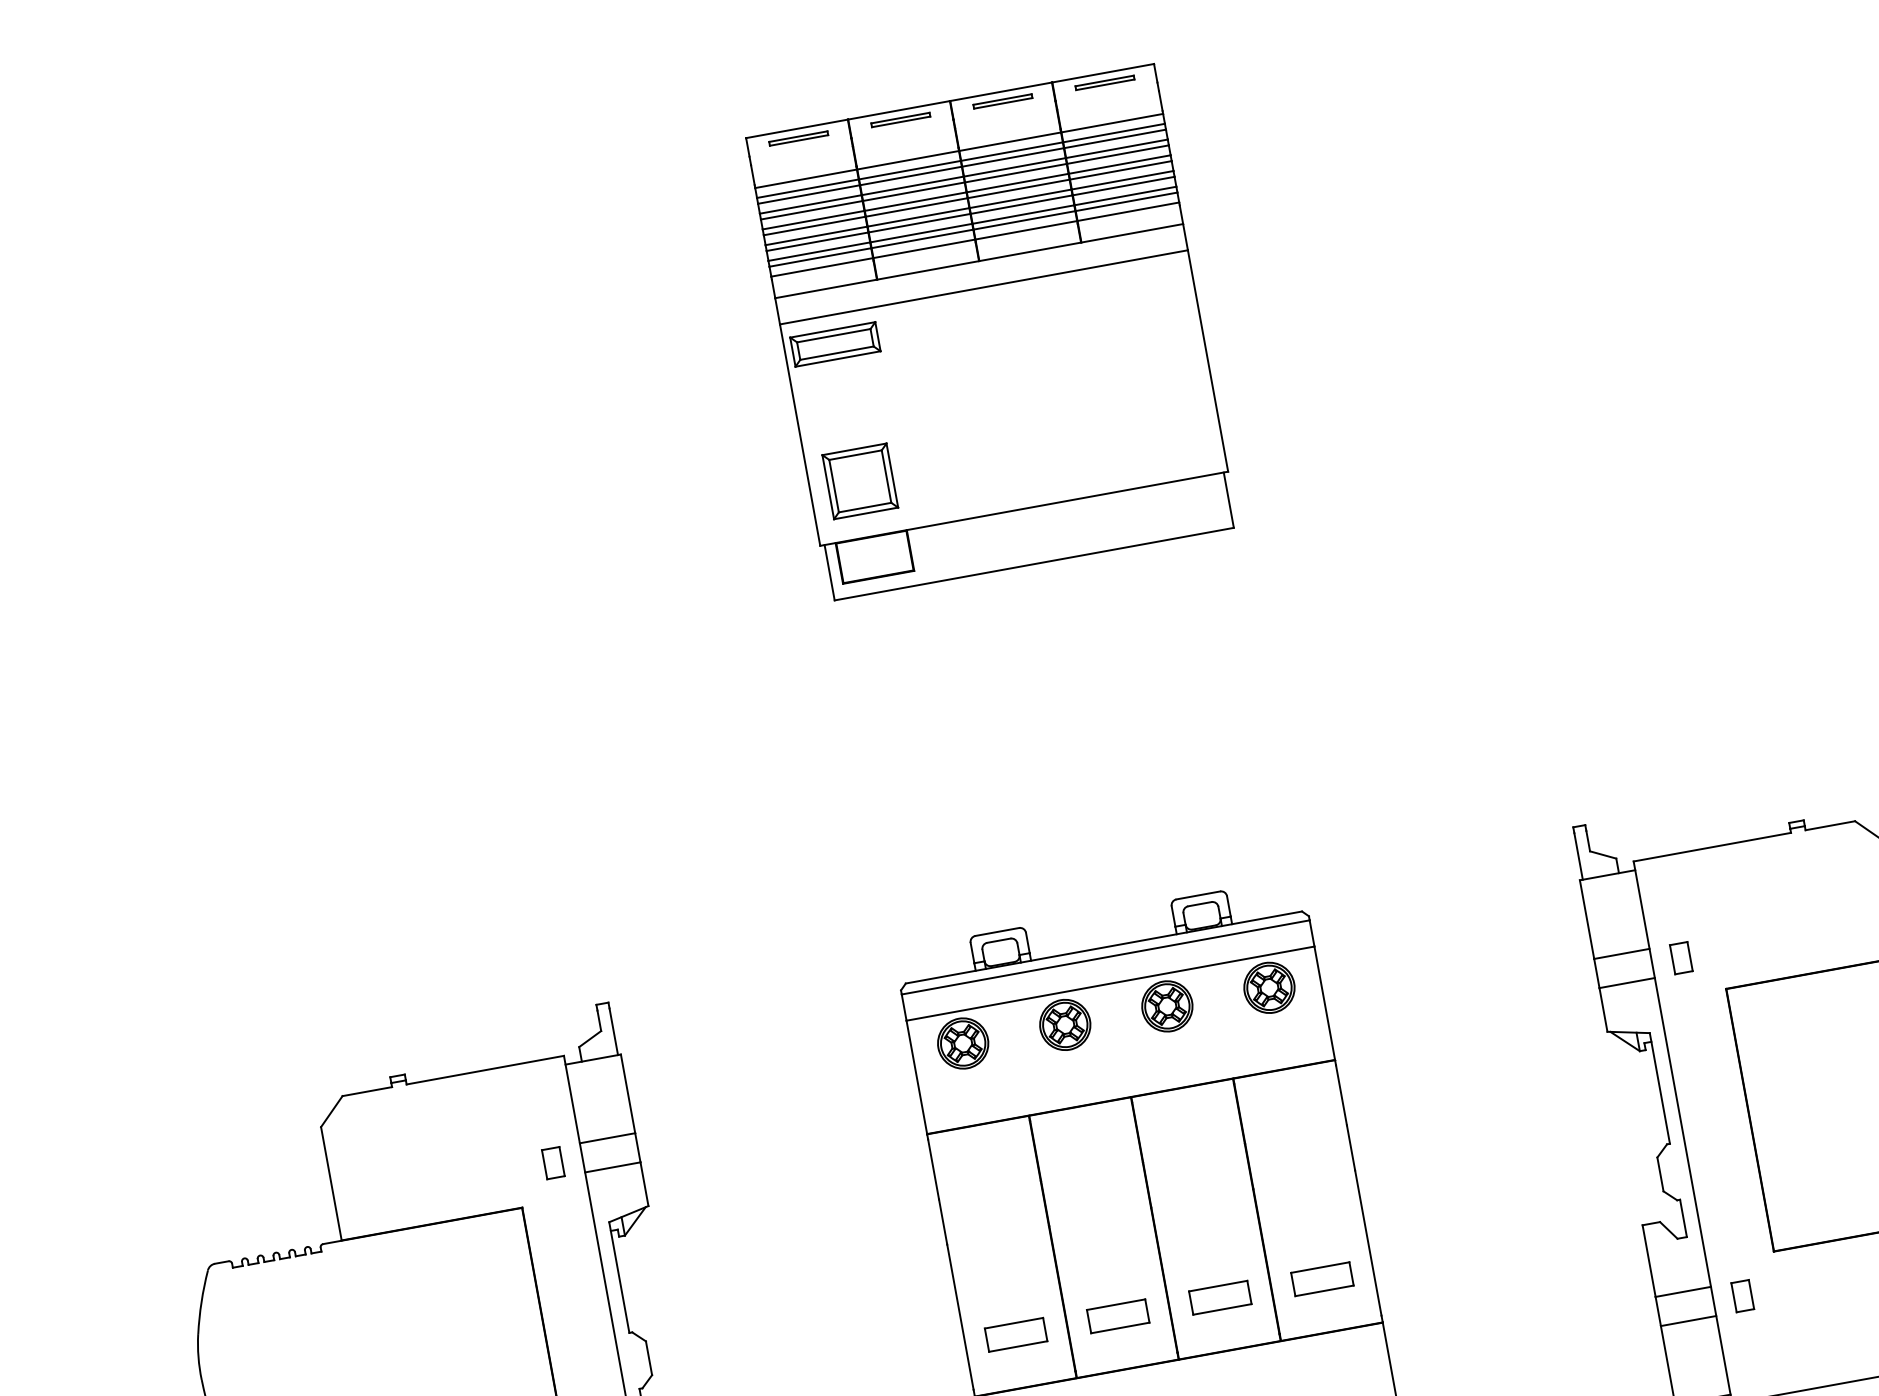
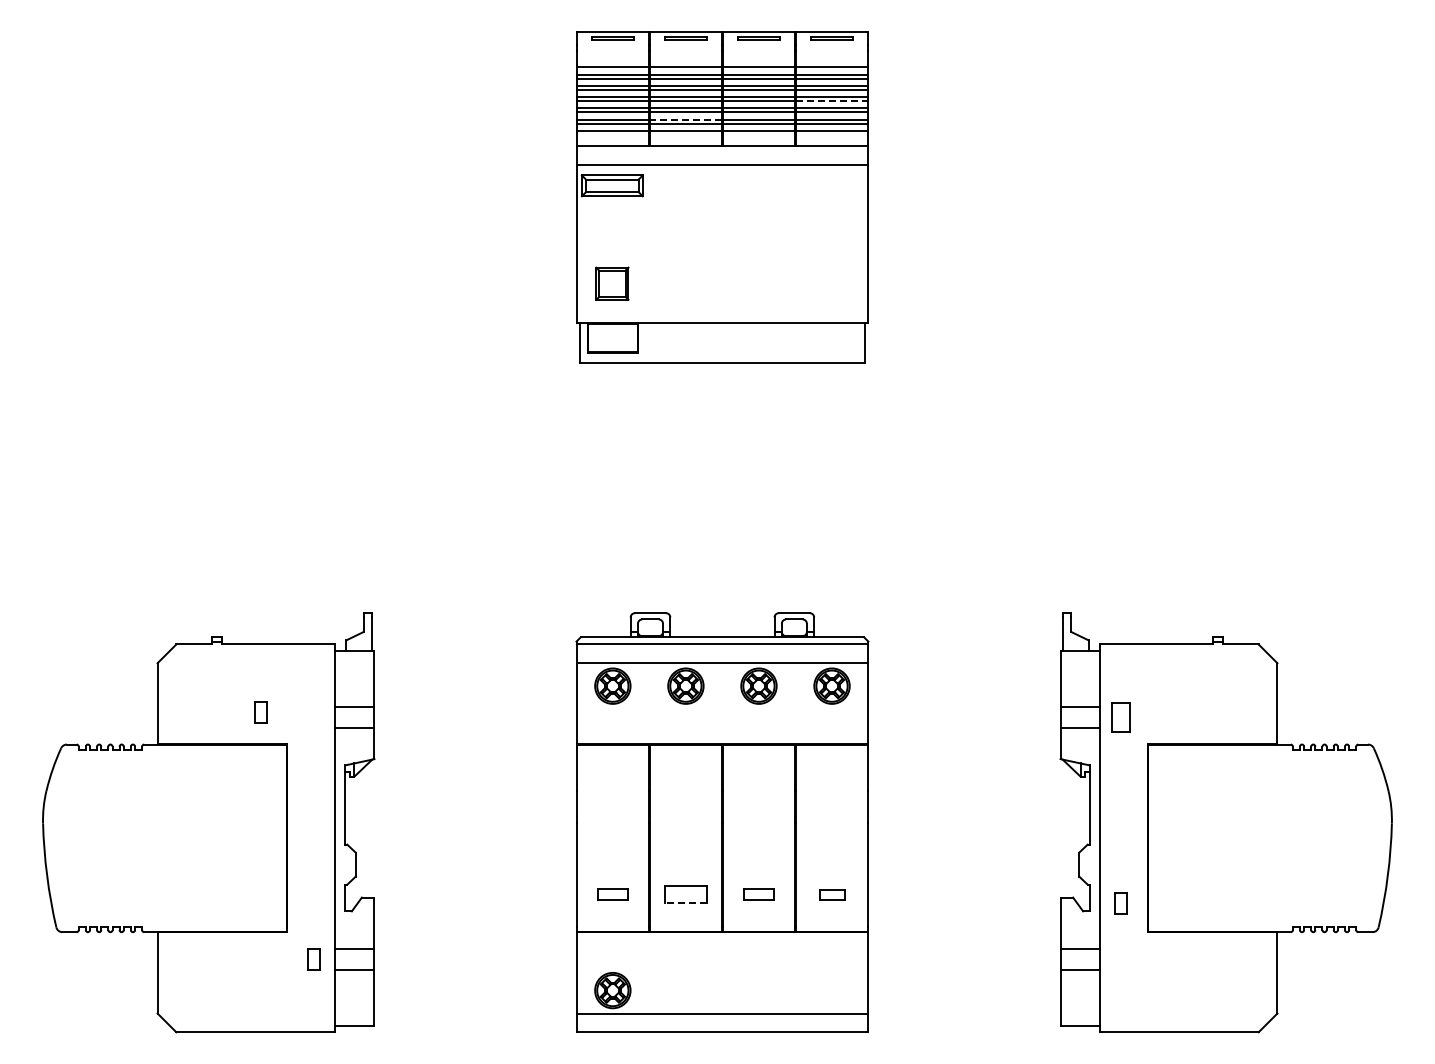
line: (1121, 170) -> (832, 101), solid -> dashed
line: (920, 233) -> (685, 119), solid -> dashed
part: (860, 480) -> (612, 283), size x0.7
part: (1680, 958) -> (1120, 717), size x1.4
part: (552, 1163) -> (260, 712), moved
part: (1321, 1279) -> (831, 894), size x0.6
part: (1742, 1296) -> (1120, 903), moved
part: (1219, 1297) -> (758, 894), size x0.7
line: (1119, 1328) -> (685, 903), solid -> dashed
part: (1015, 1334) -> (612, 894), size x0.7

